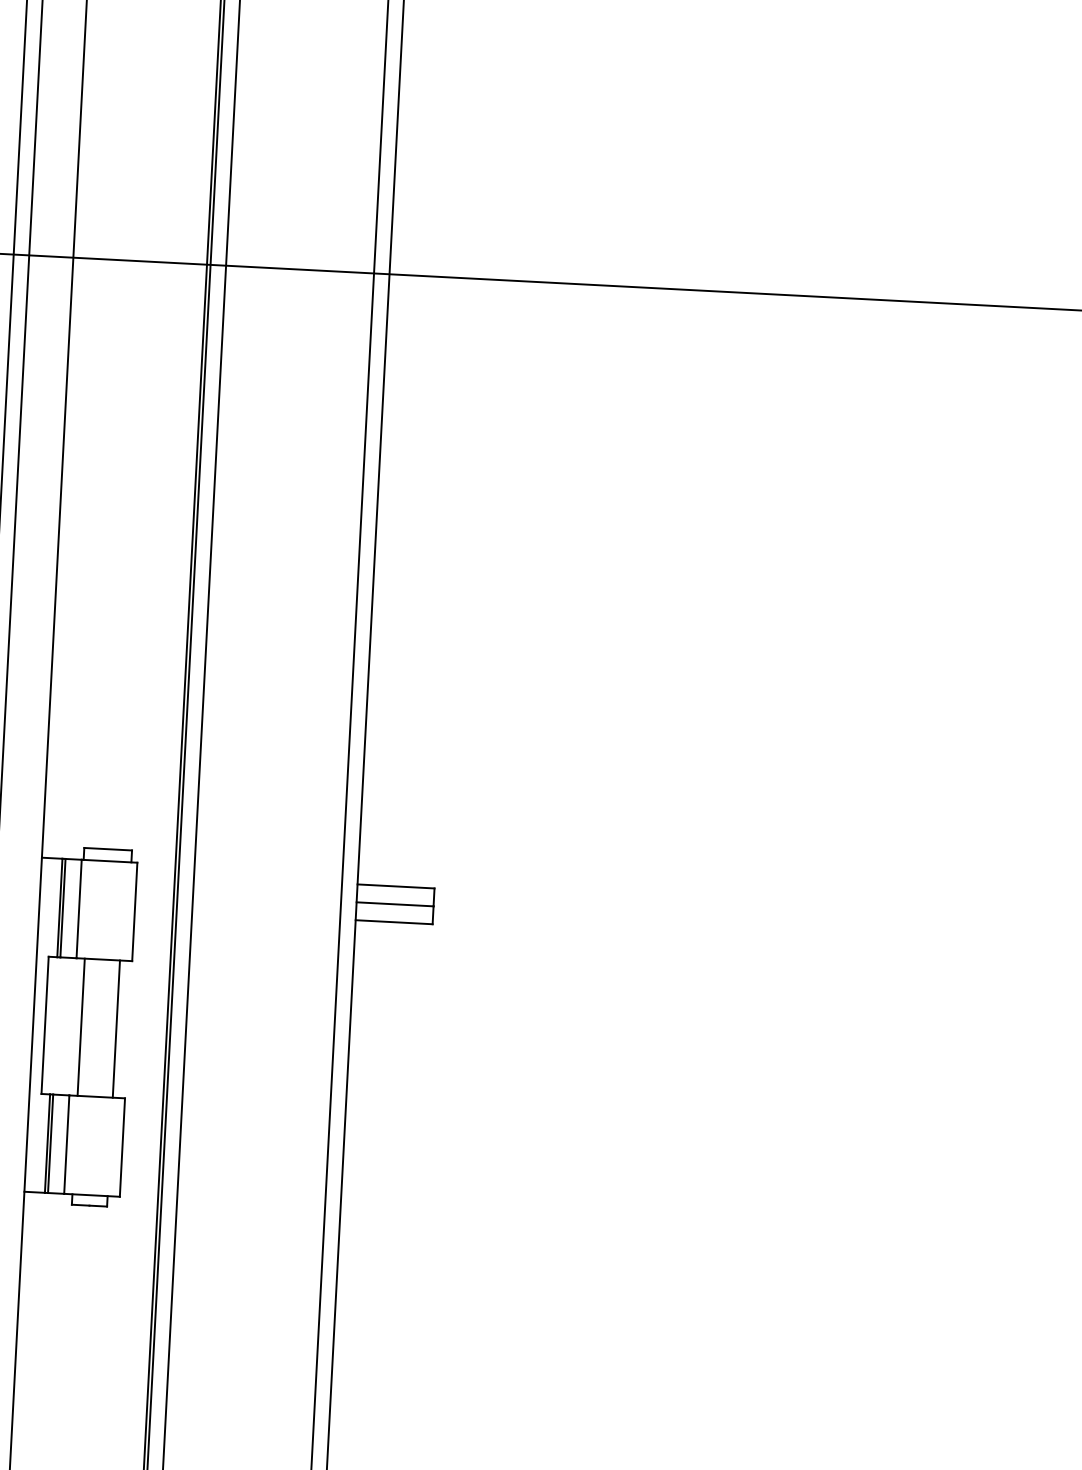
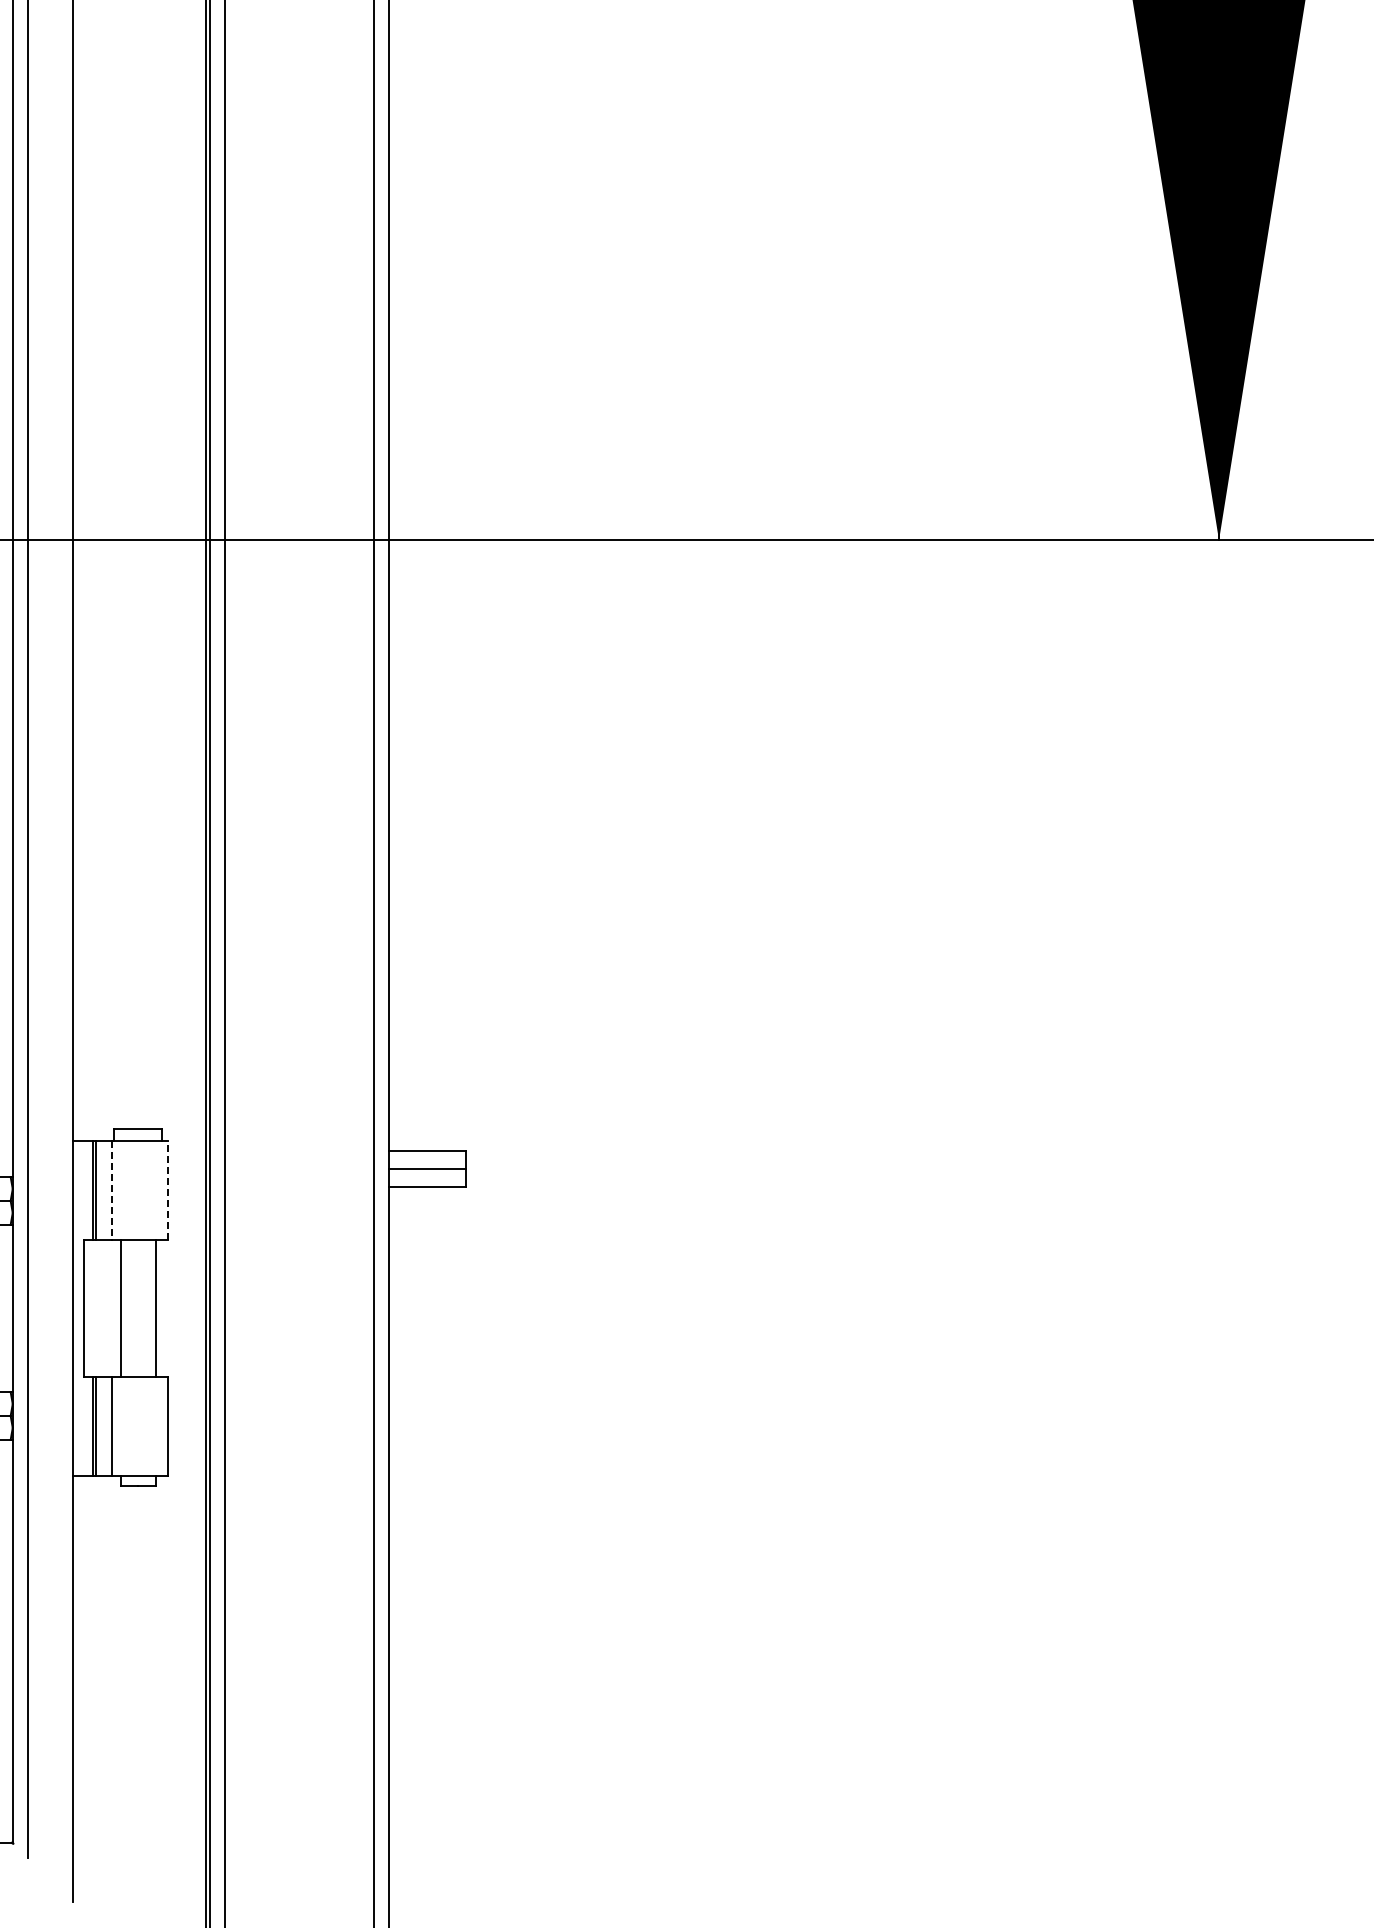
line: (79, 909) -> (112, 1190), solid -> dashed
line: (135, 910) -> (168, 1189), solid -> dashed

